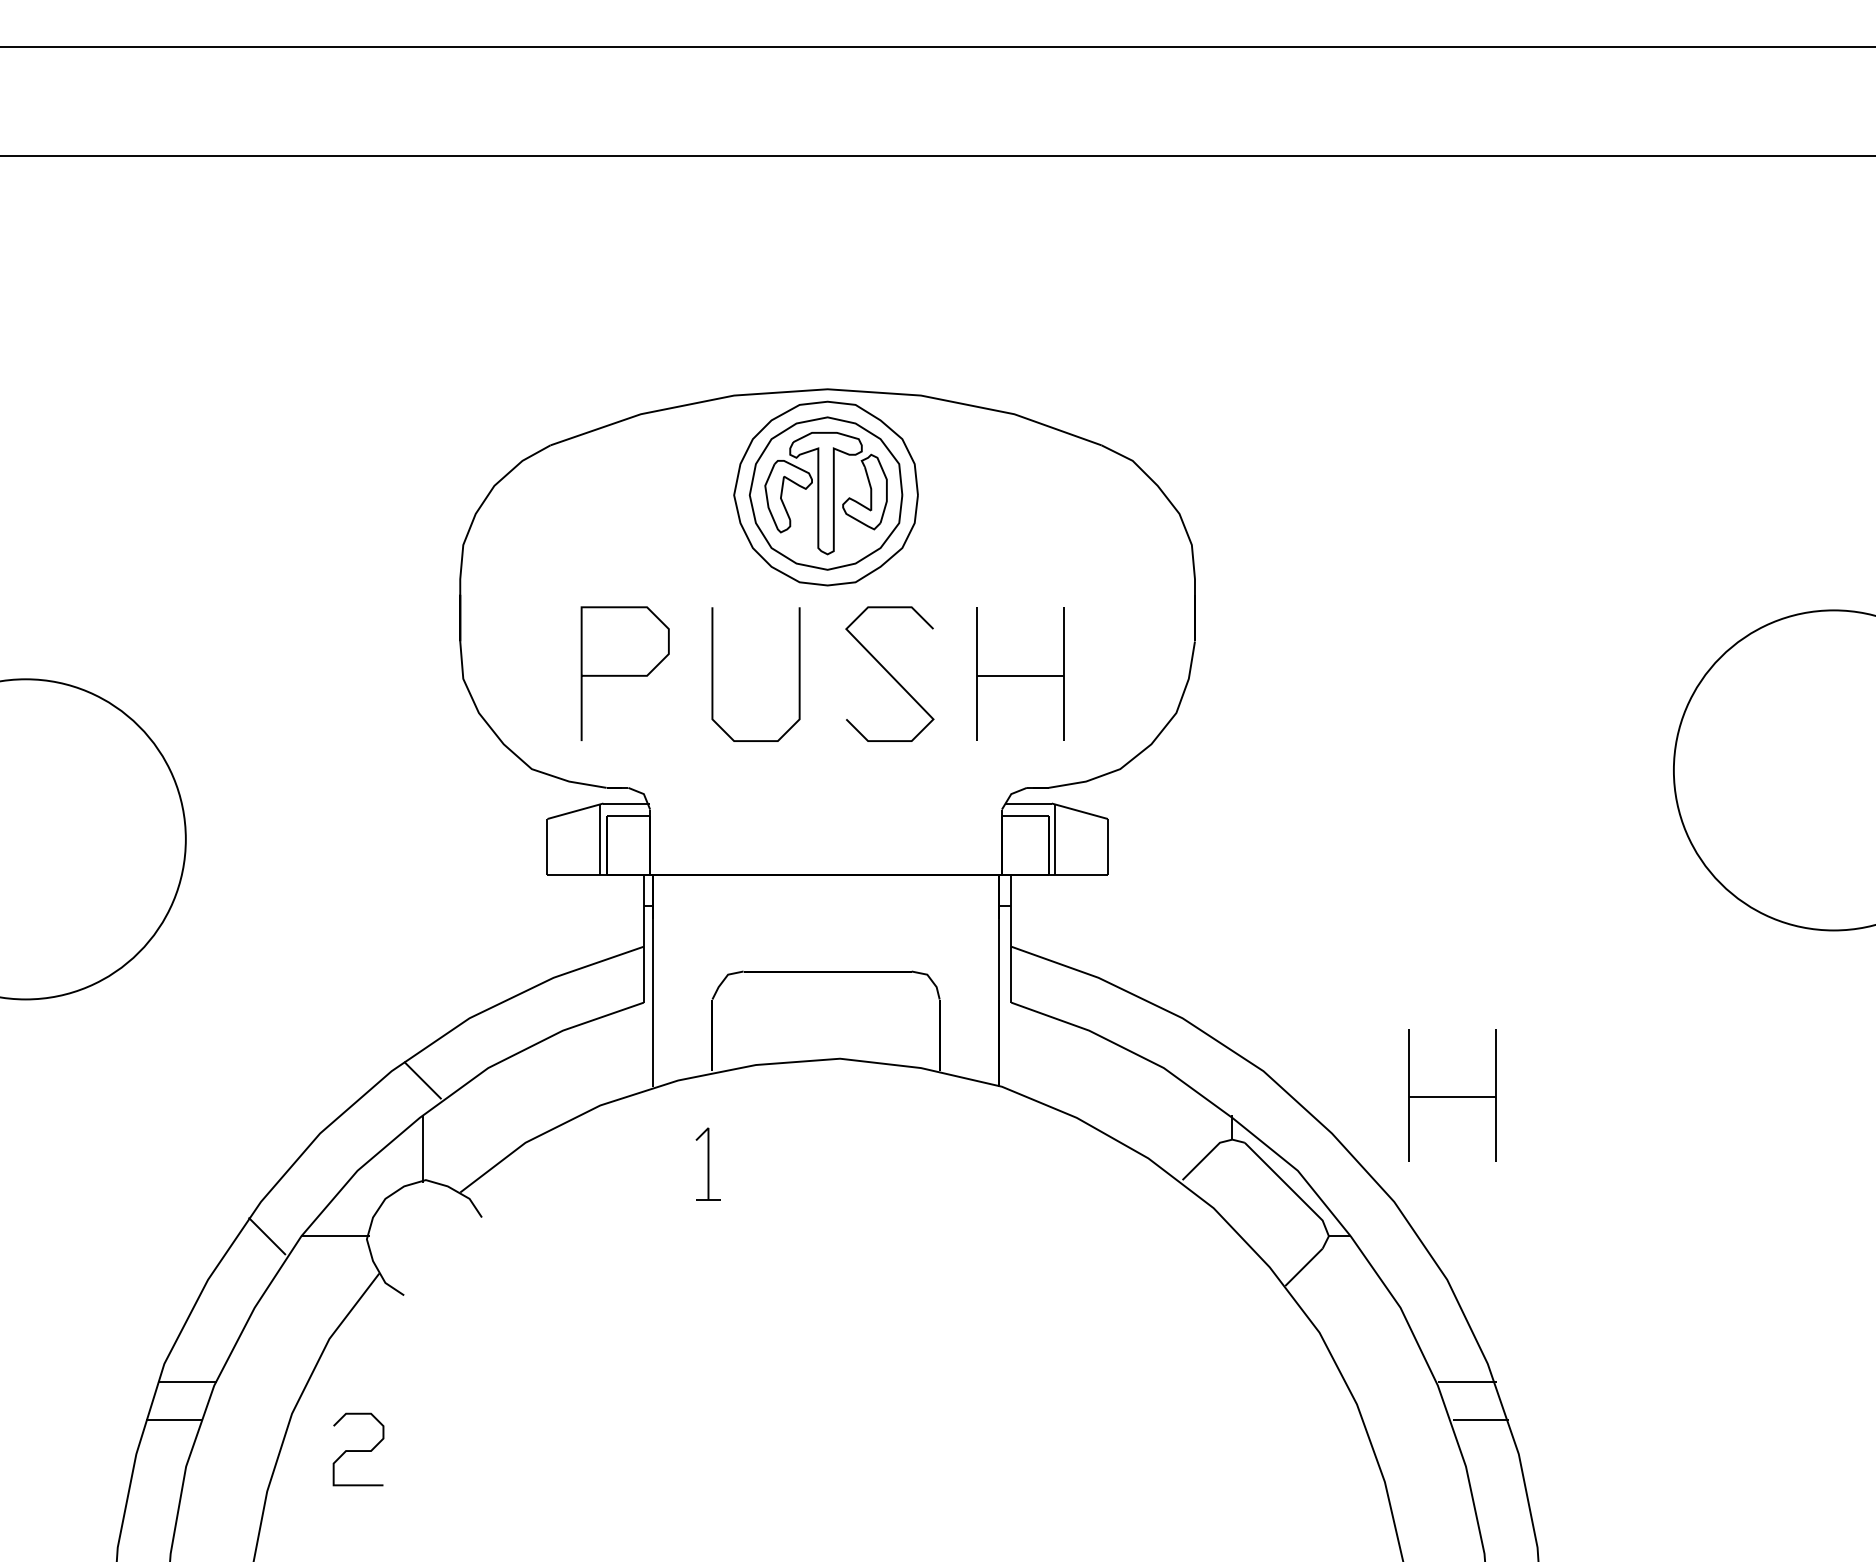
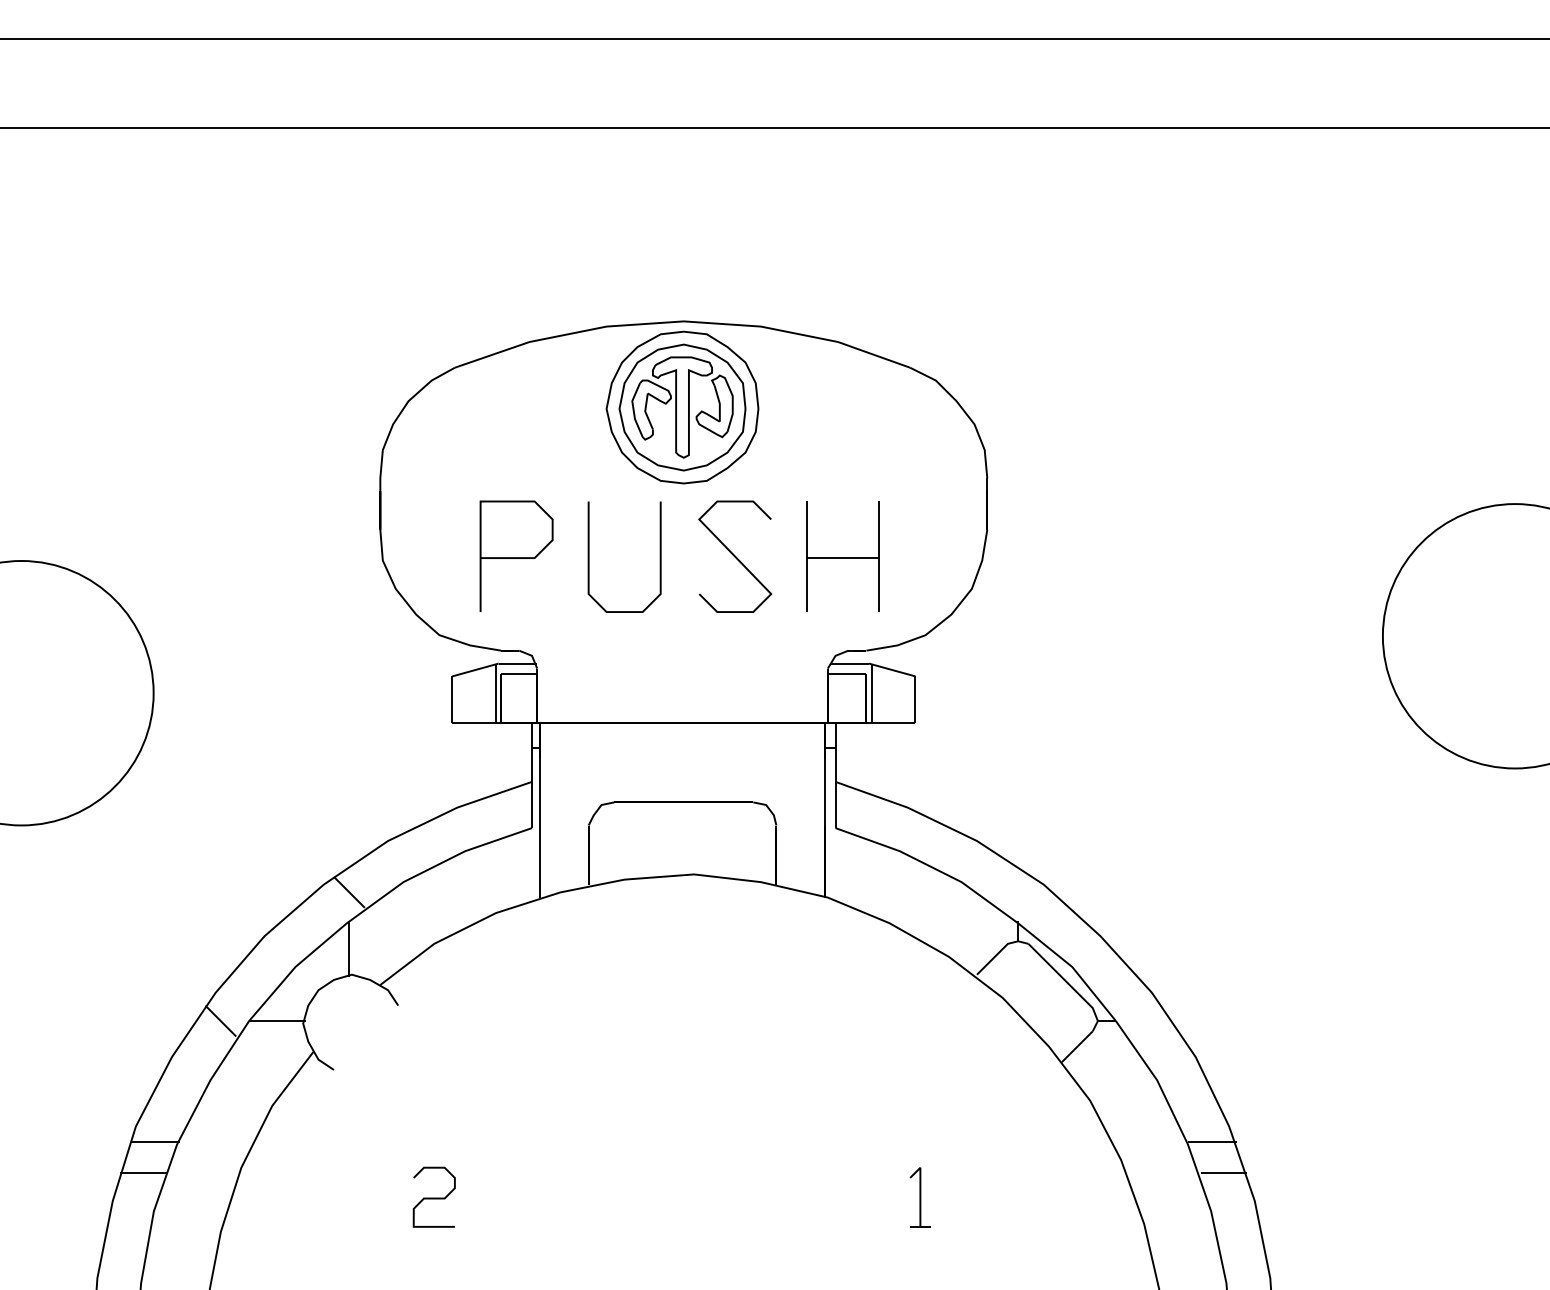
part: (1451, 1095) -> (1199, 904), removed
part: (707, 1164) -> (919, 1197), moved
curve: (357, 1449) -> (433, 1197), moved

